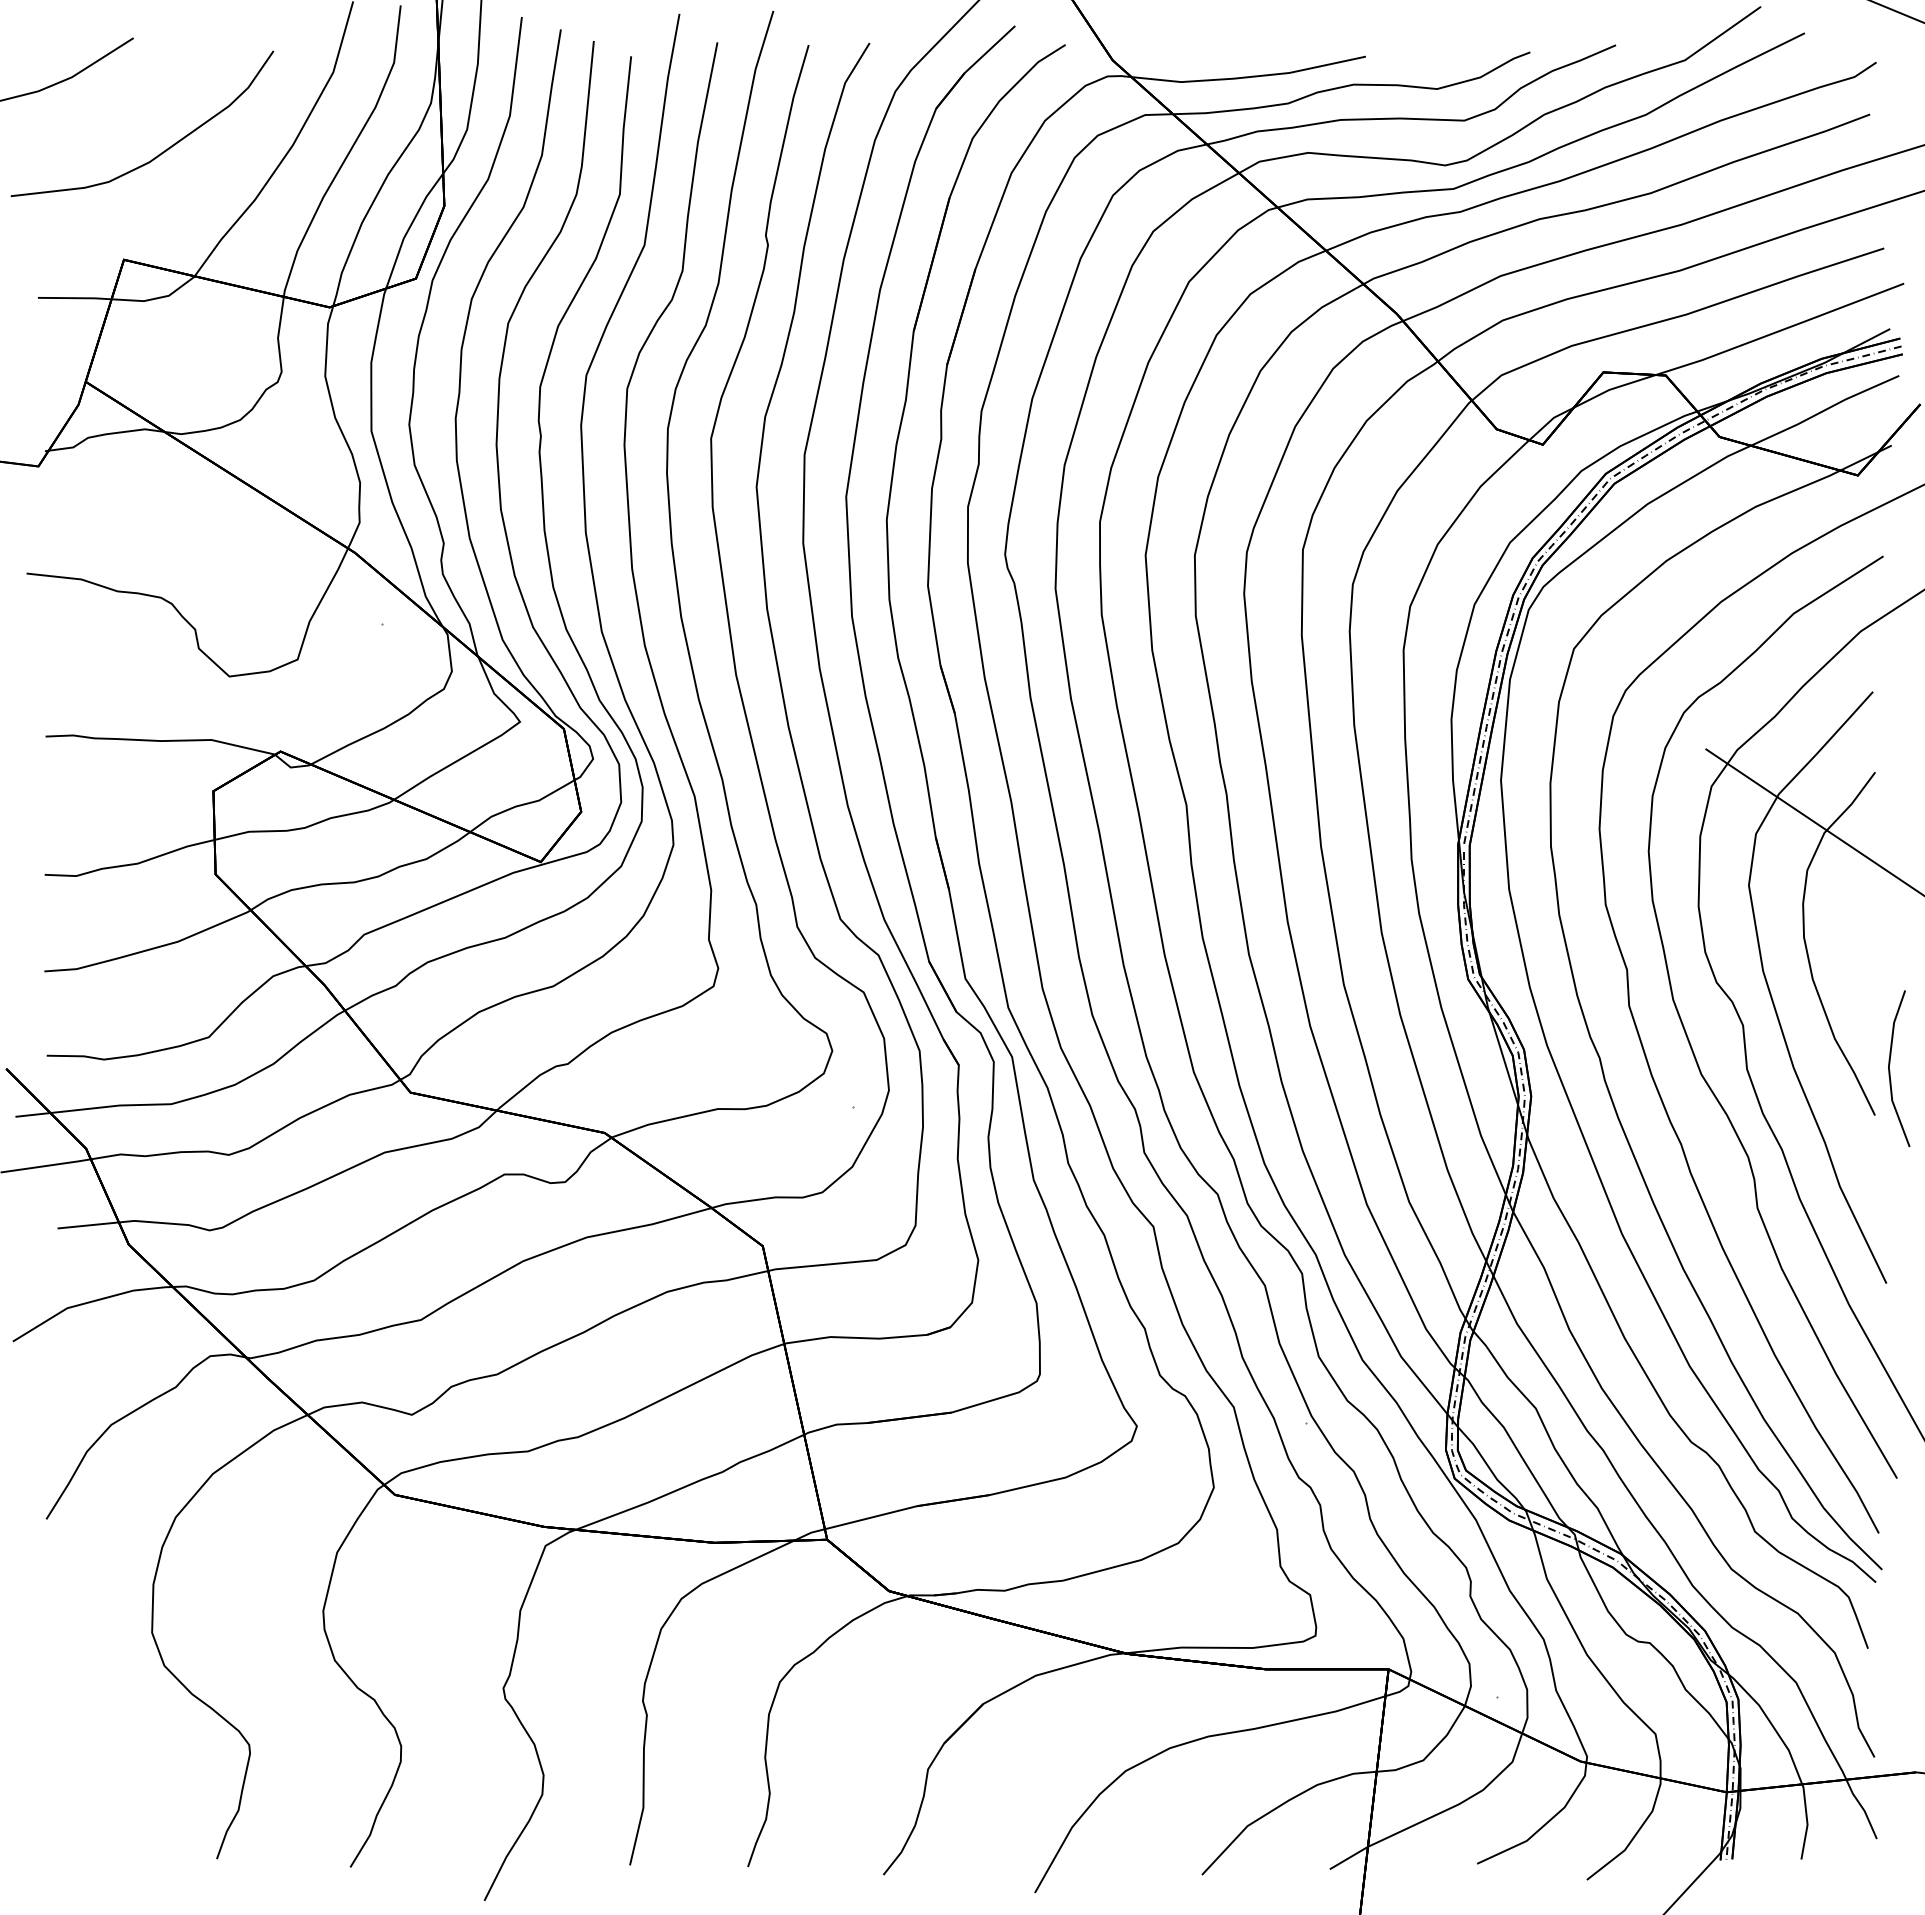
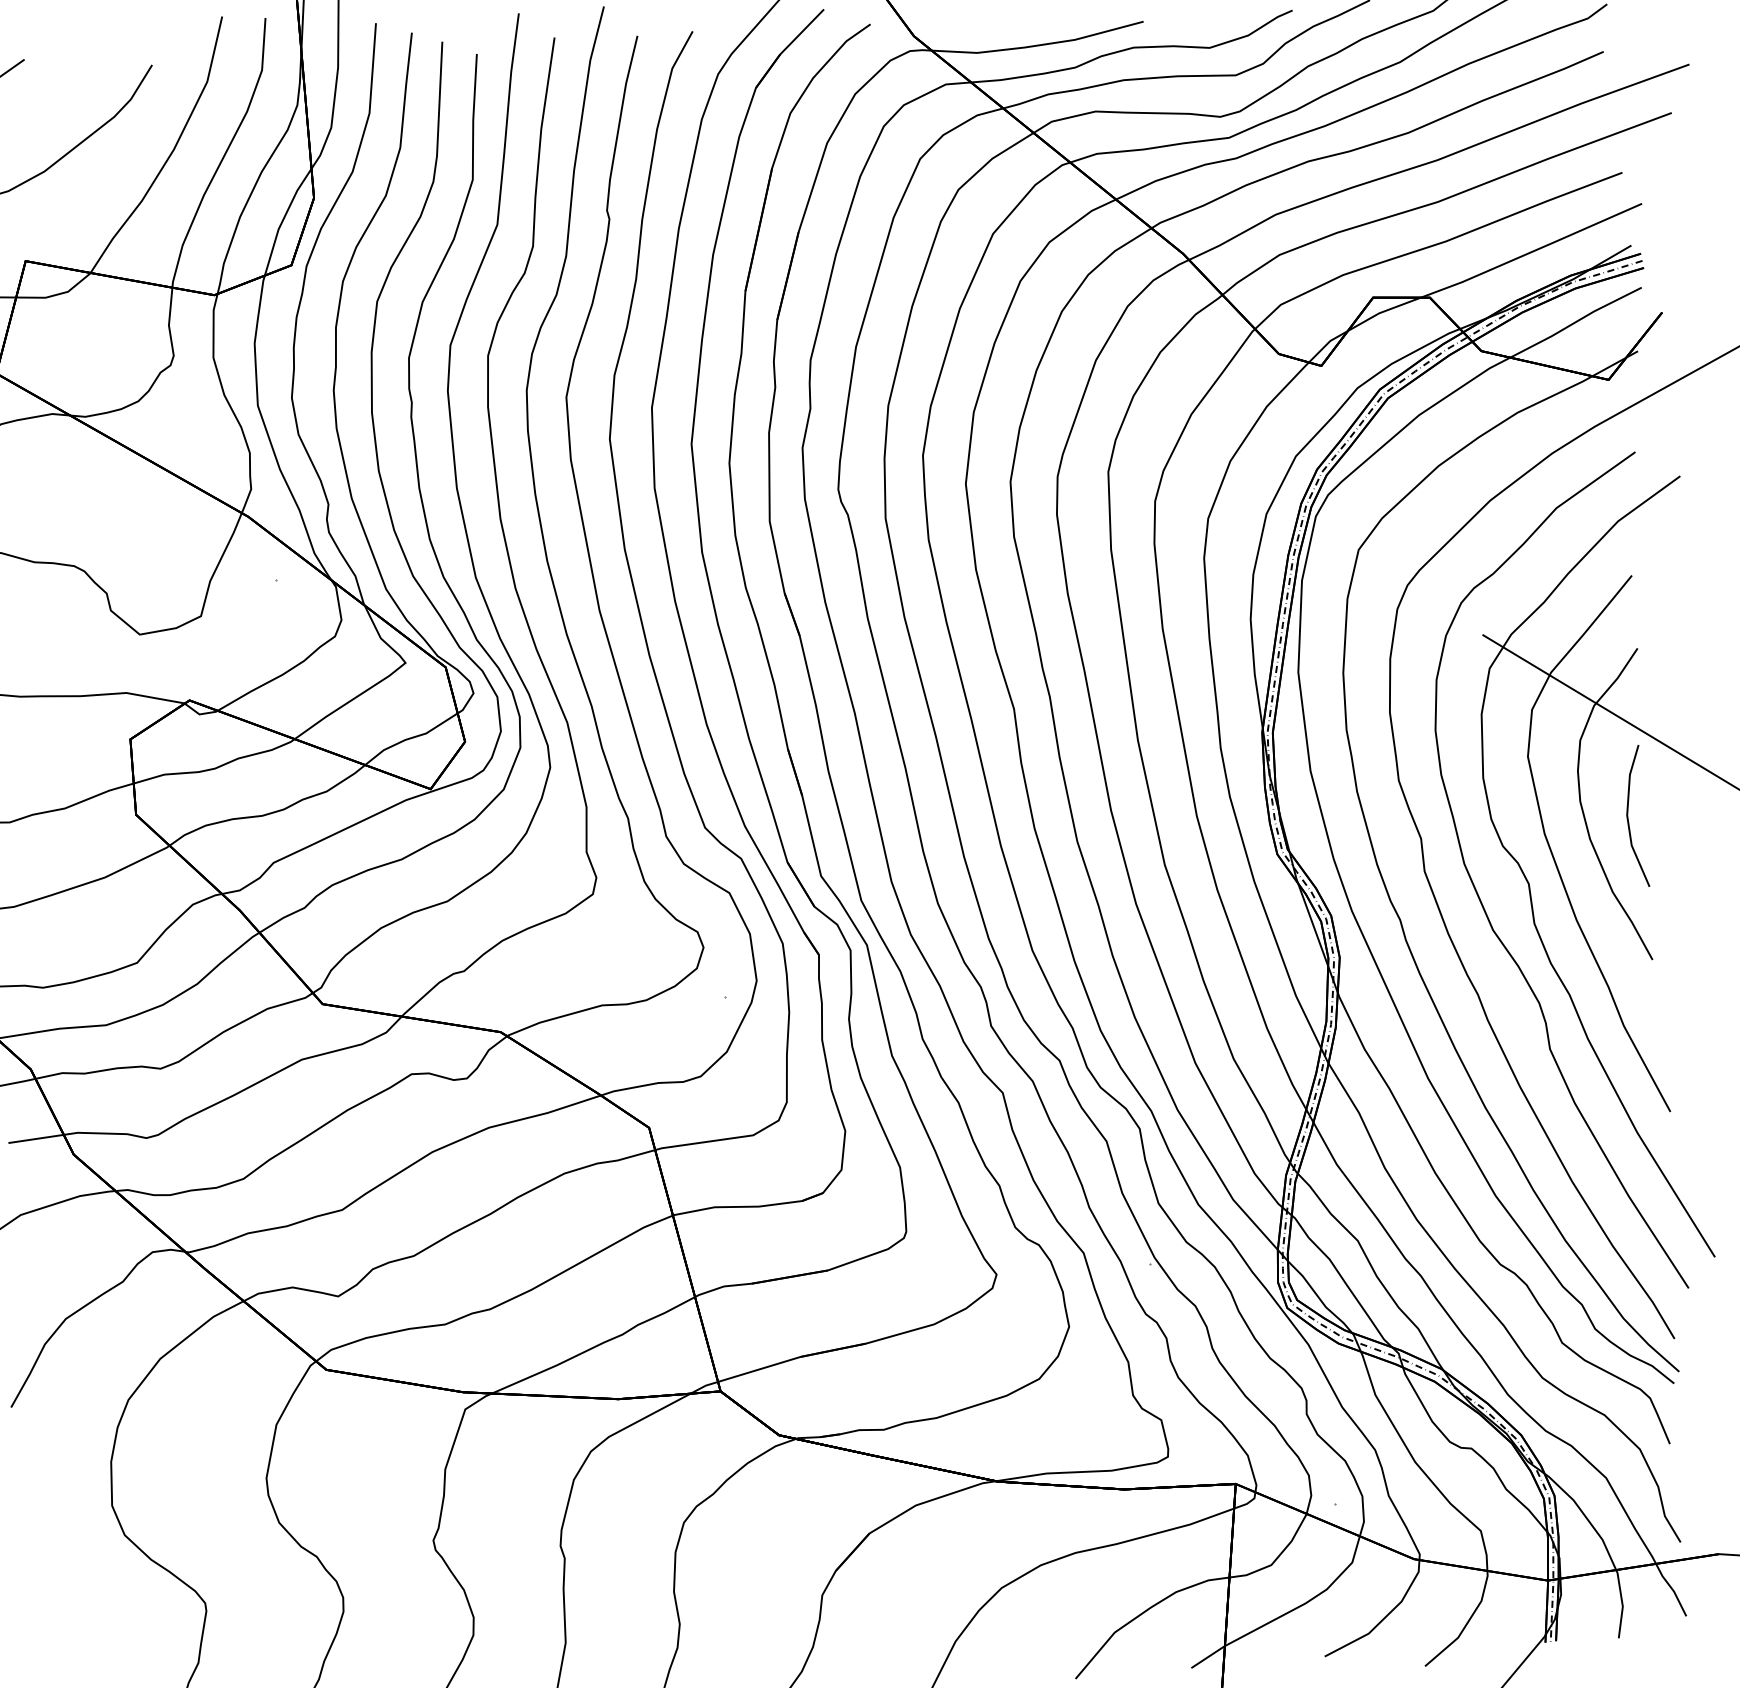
line: (1890, 1070) -> (1628, 818), moved

